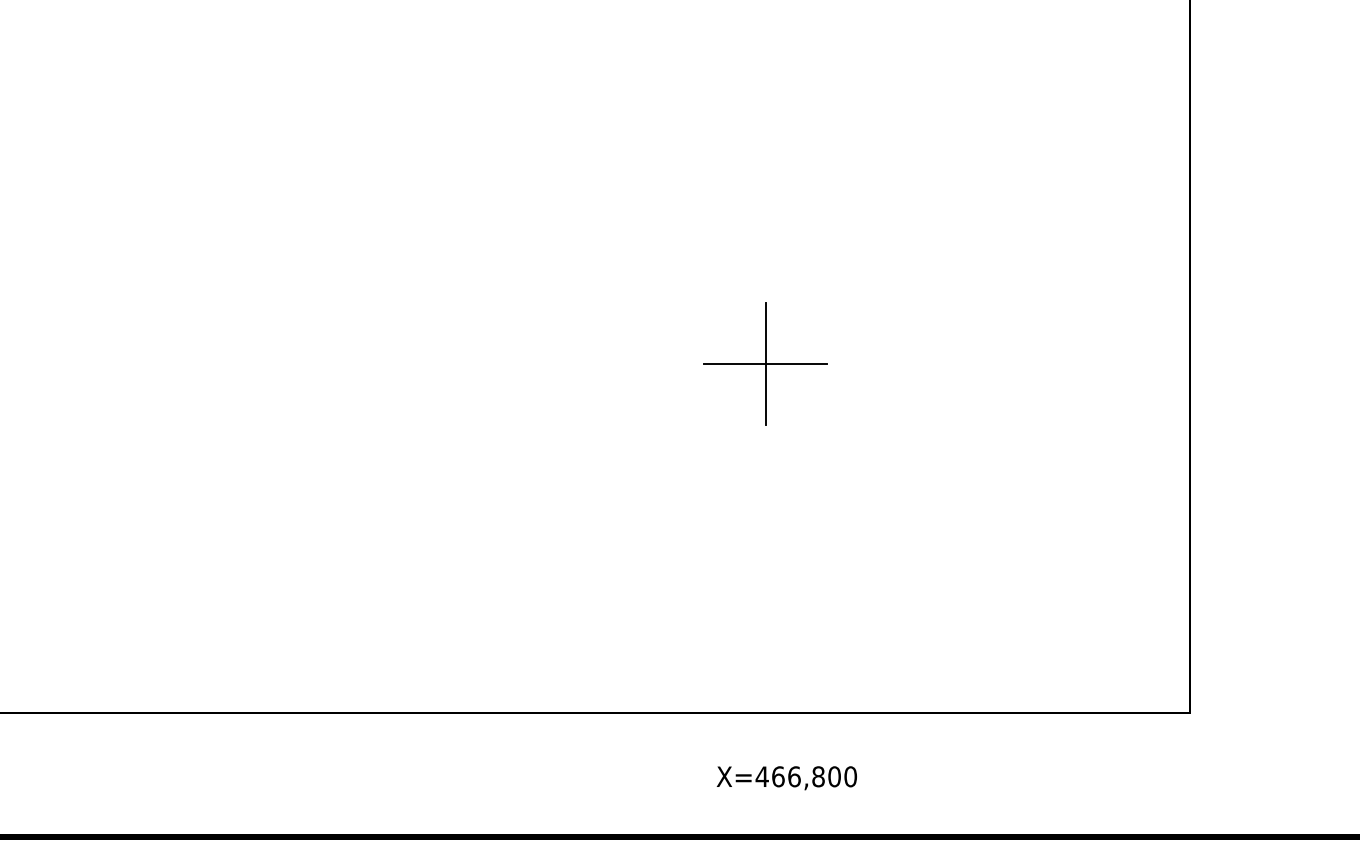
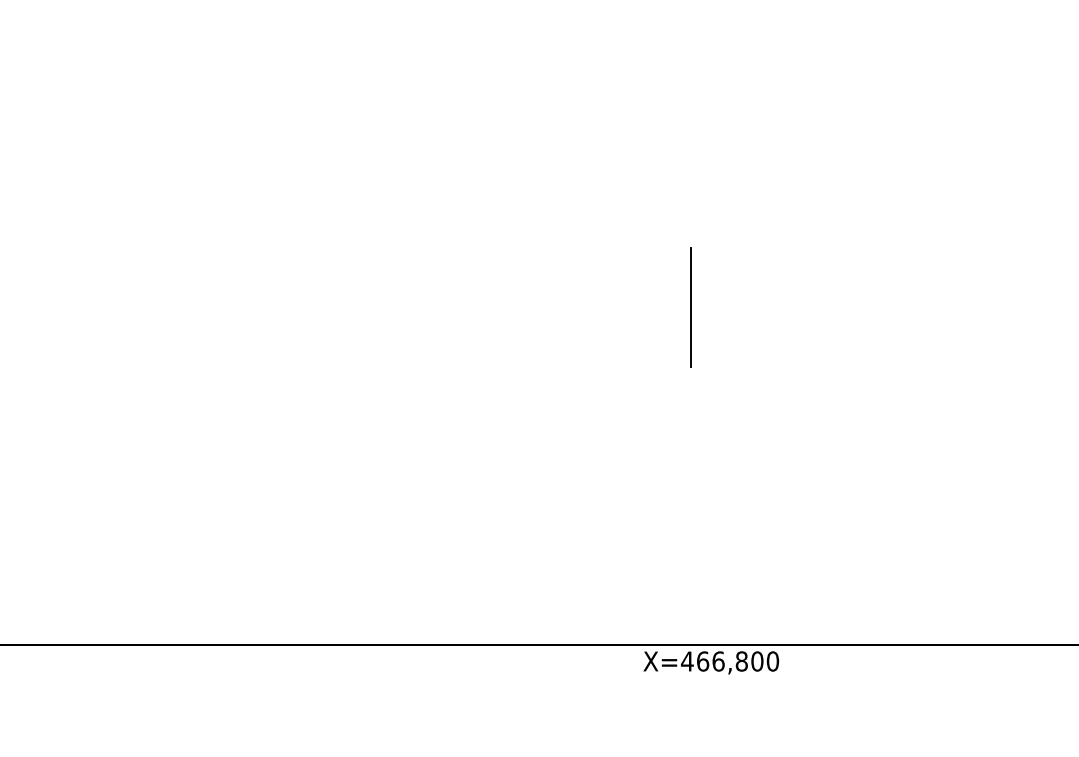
line: (765, 364) -> (690, 308), removed
text: (786, 778) -> (710, 663), moved

